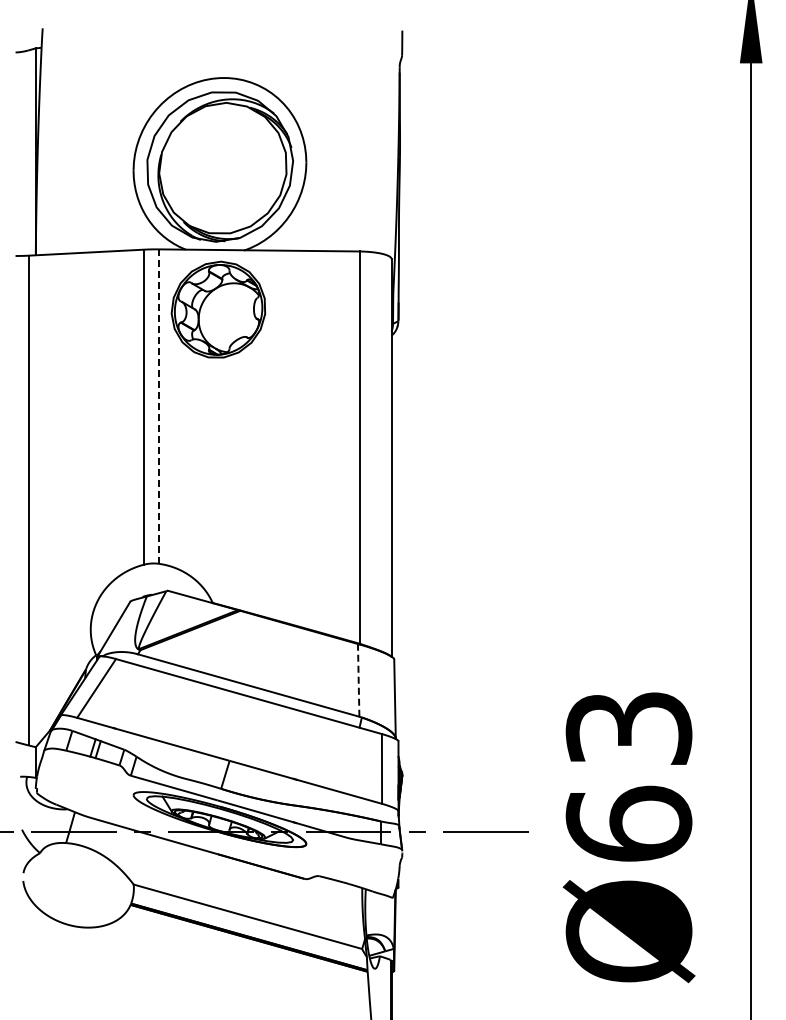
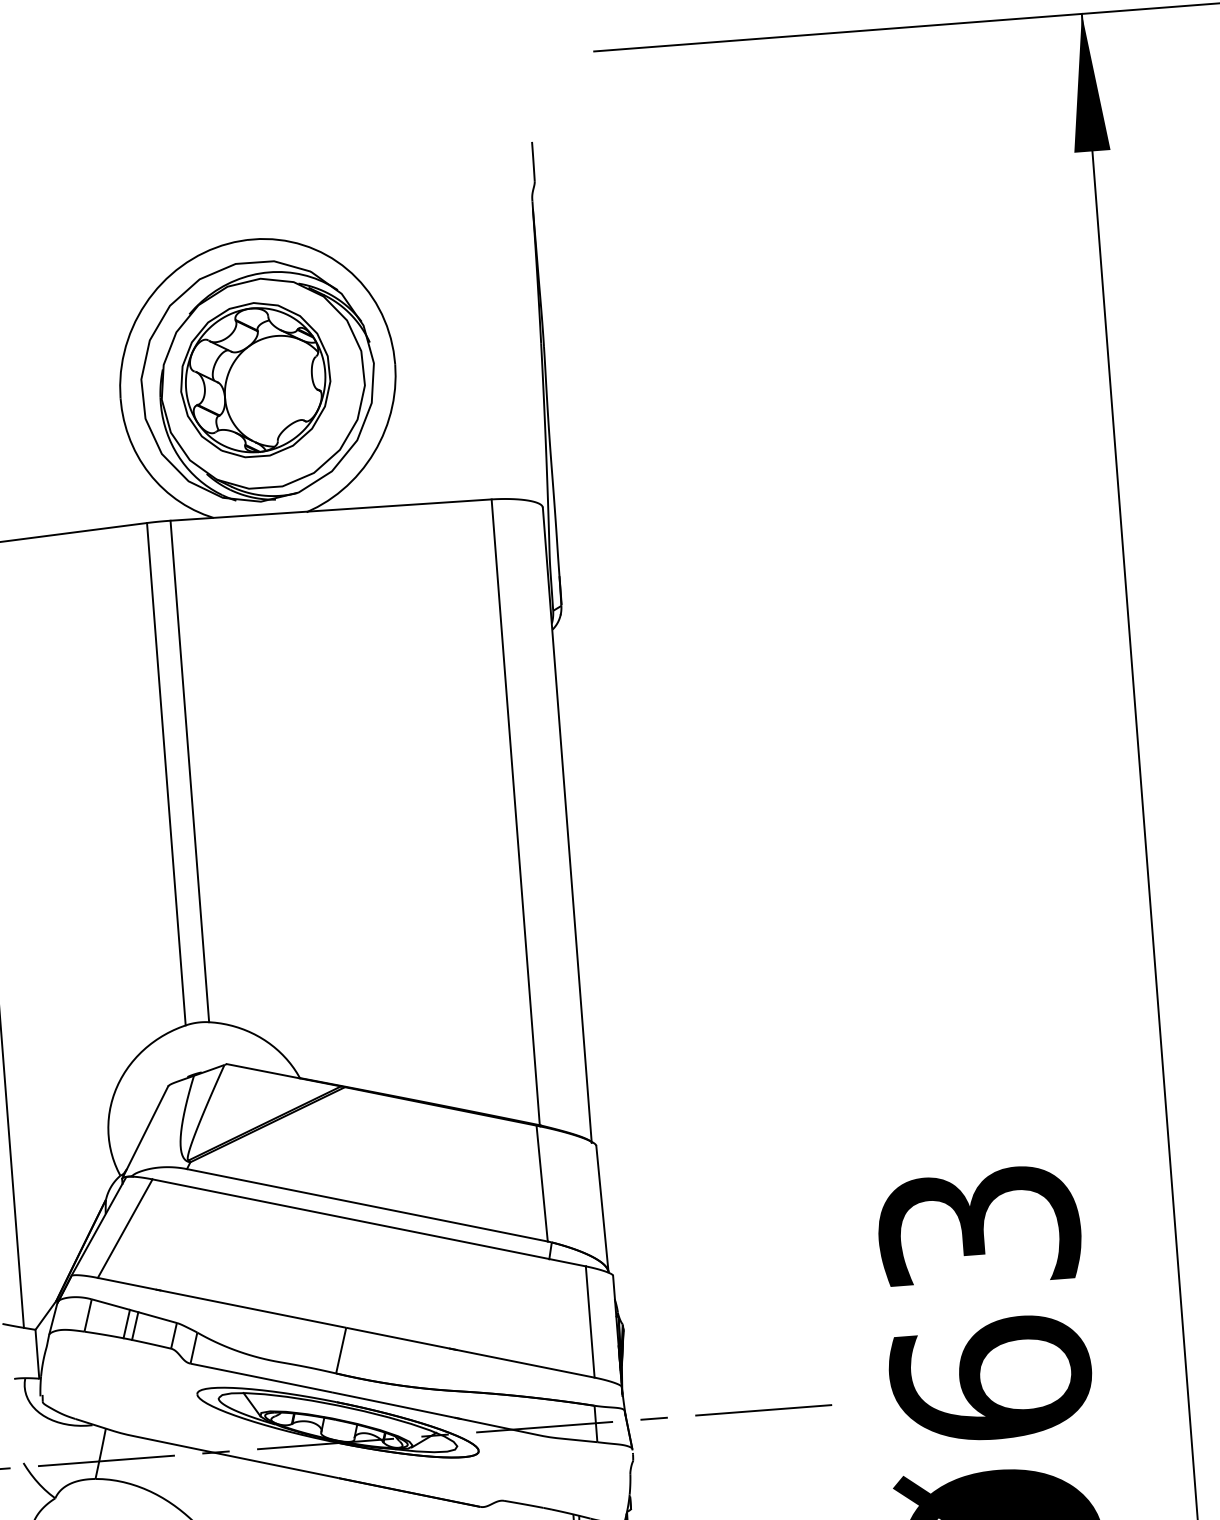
part: (218, 309) -> (255, 379), moved
line: (158, 407) -> (189, 772), dashed -> solid
line: (358, 679) -> (541, 1182), dashed -> solid

